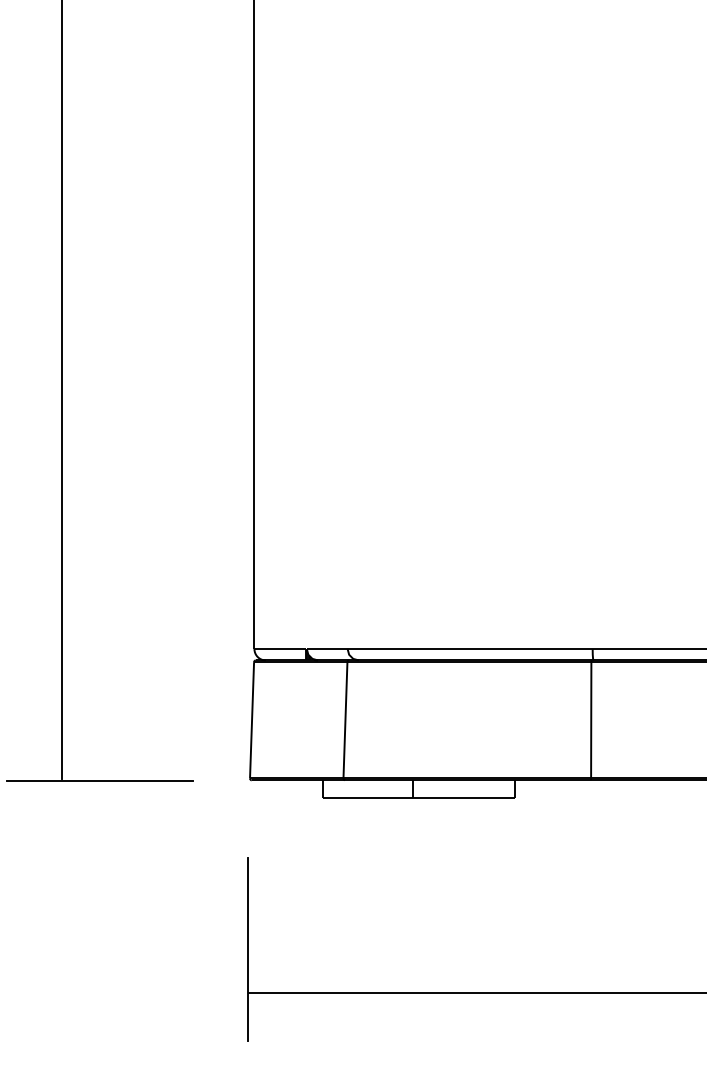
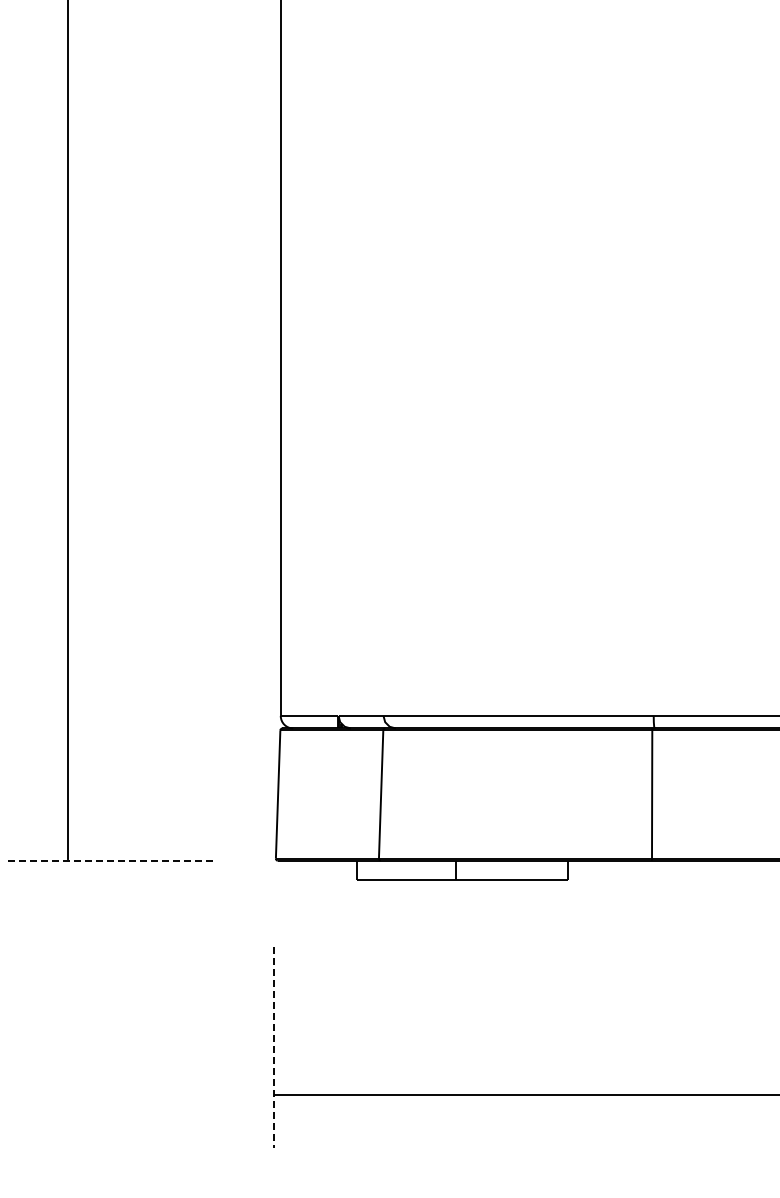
line: (100, 780) -> (110, 860), solid -> dashed
line: (247, 949) -> (273, 1047), solid -> dashed

